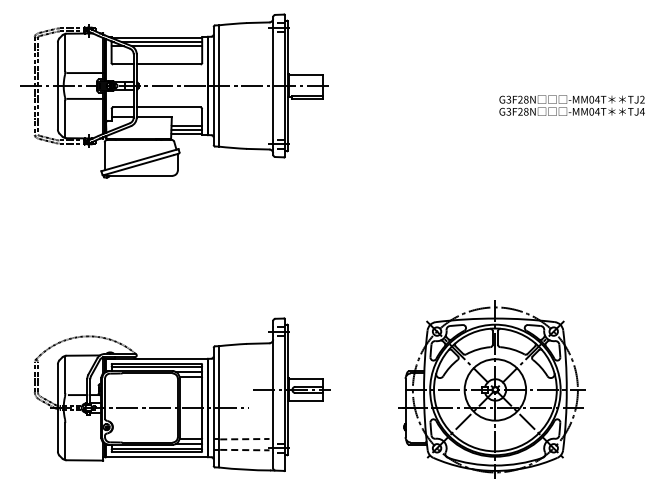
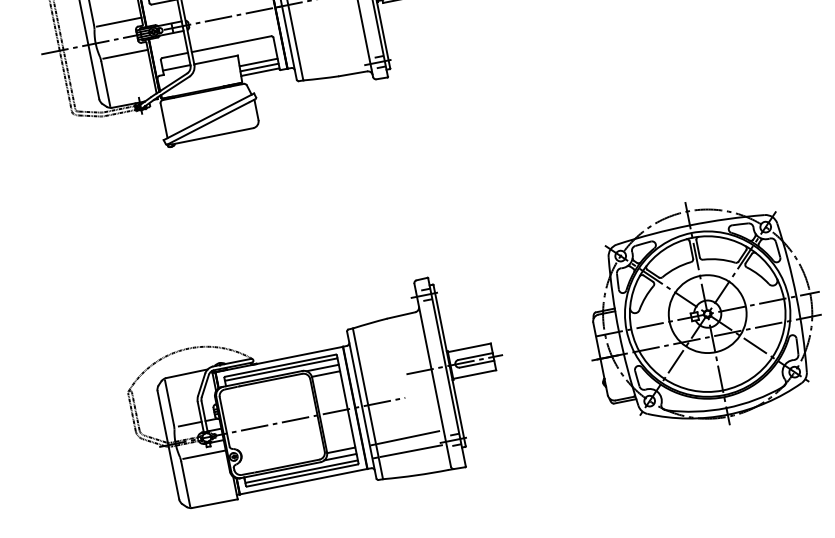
line: (84, 420) -> (204, 454), added
line: (244, 439) -> (408, 438), dashed -> solid
line: (244, 450) -> (410, 451), dashed -> solid

